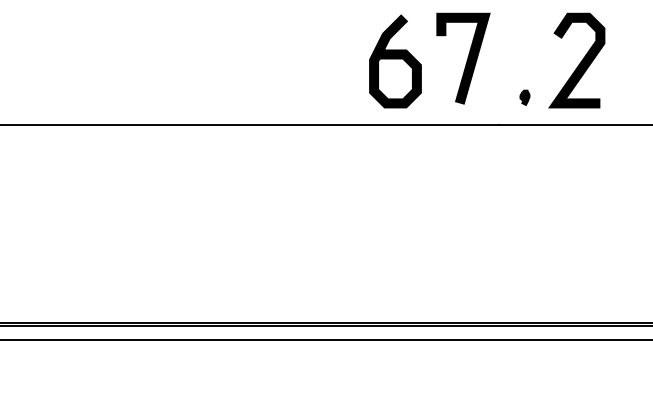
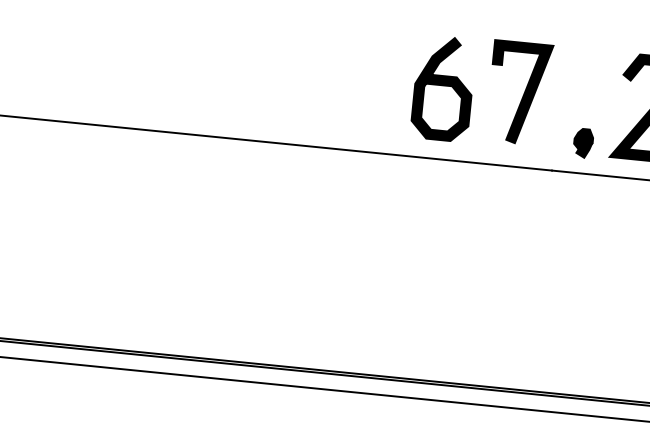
part: (524, 97) -> (582, 142), size x1.67

